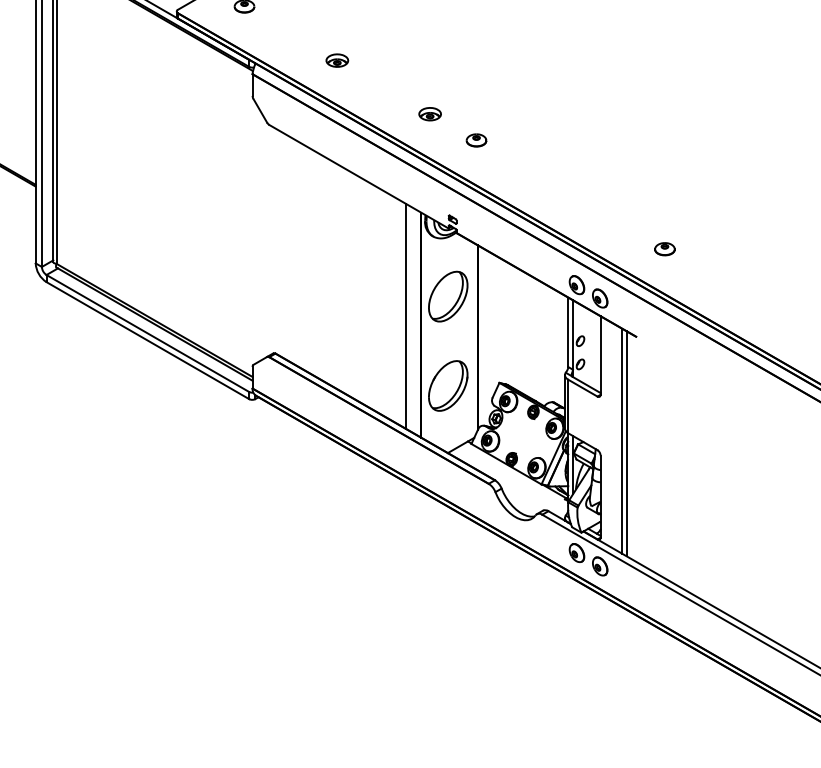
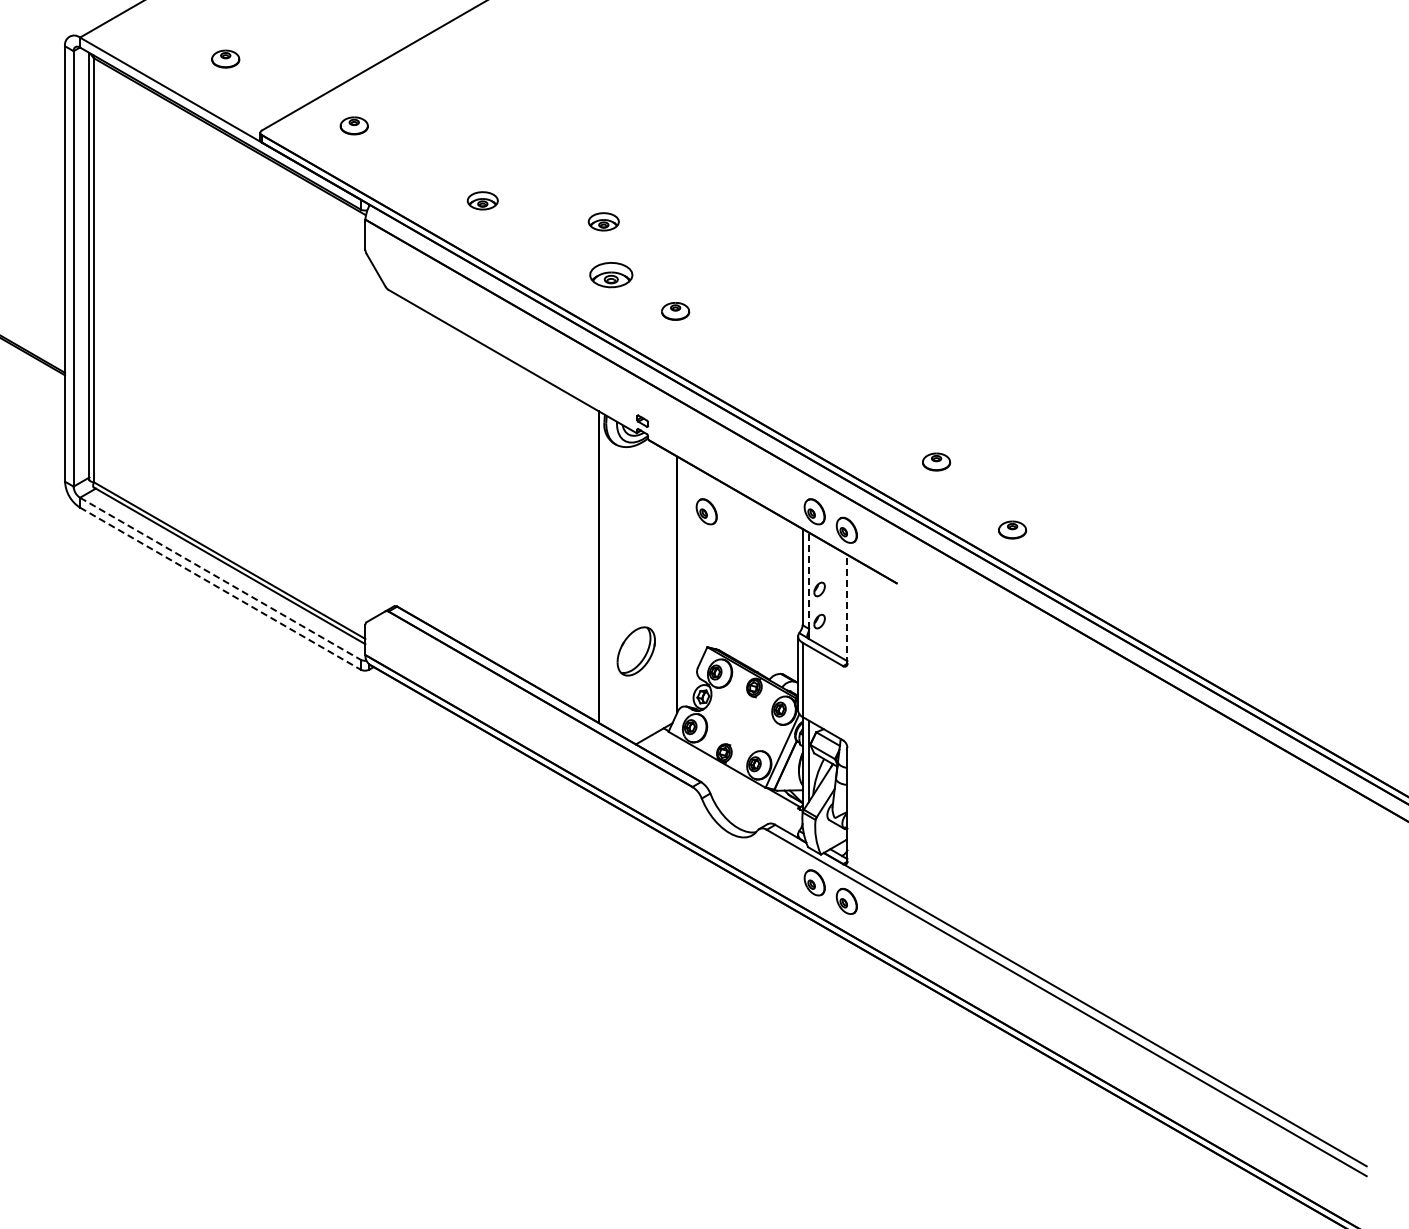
part: (424, 75) -> (603, 221), added
part: (430, 113) -> (611, 274), size x1.4
part: (498, 284) -> (706, 511), added
part: (447, 296) -> (635, 527), removed
part: (719, 297) -> (1012, 529), added
line: (405, 315) -> (577, 554), removed
line: (147, 334) -> (220, 579), solid -> dashed
line: (573, 334) -> (809, 580), solid -> dashed
line: (147, 340) -> (220, 588), solid -> dashed
line: (600, 354) -> (847, 608), solid -> dashed
part: (447, 386) -> (635, 651), size x0.7
line: (622, 440) -> (877, 727), removed
line: (626, 443) -> (883, 731), removed

